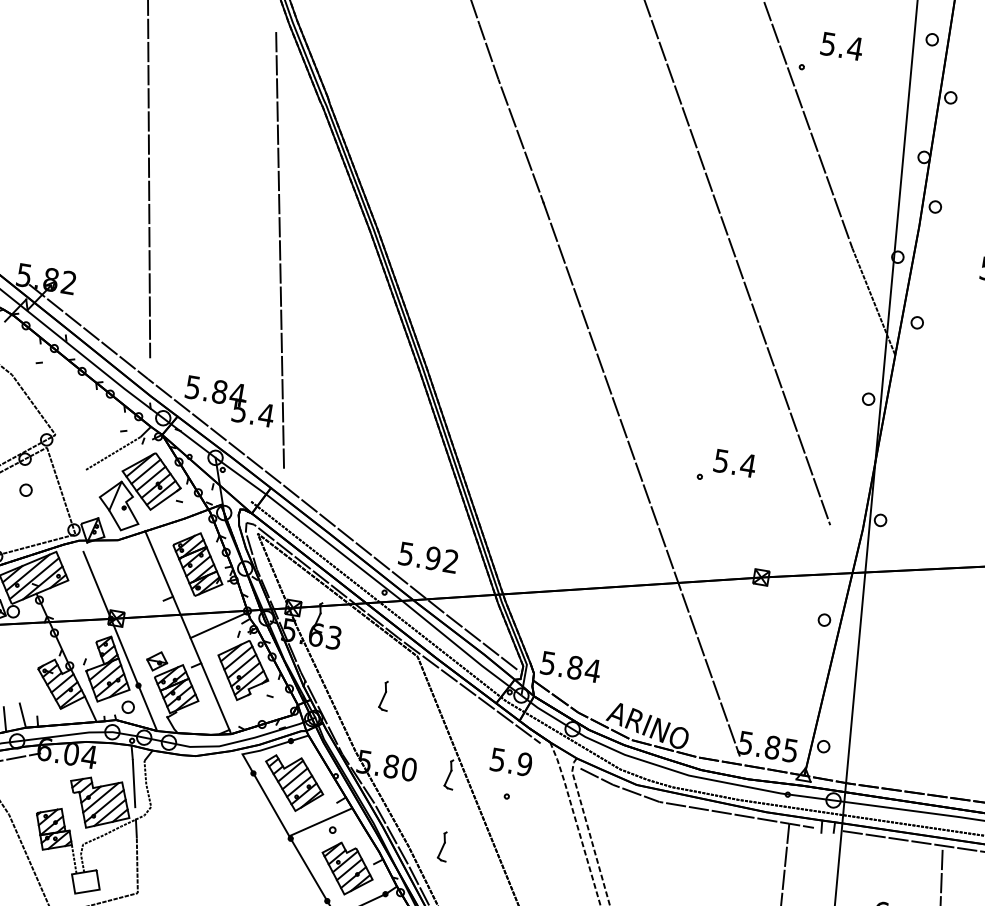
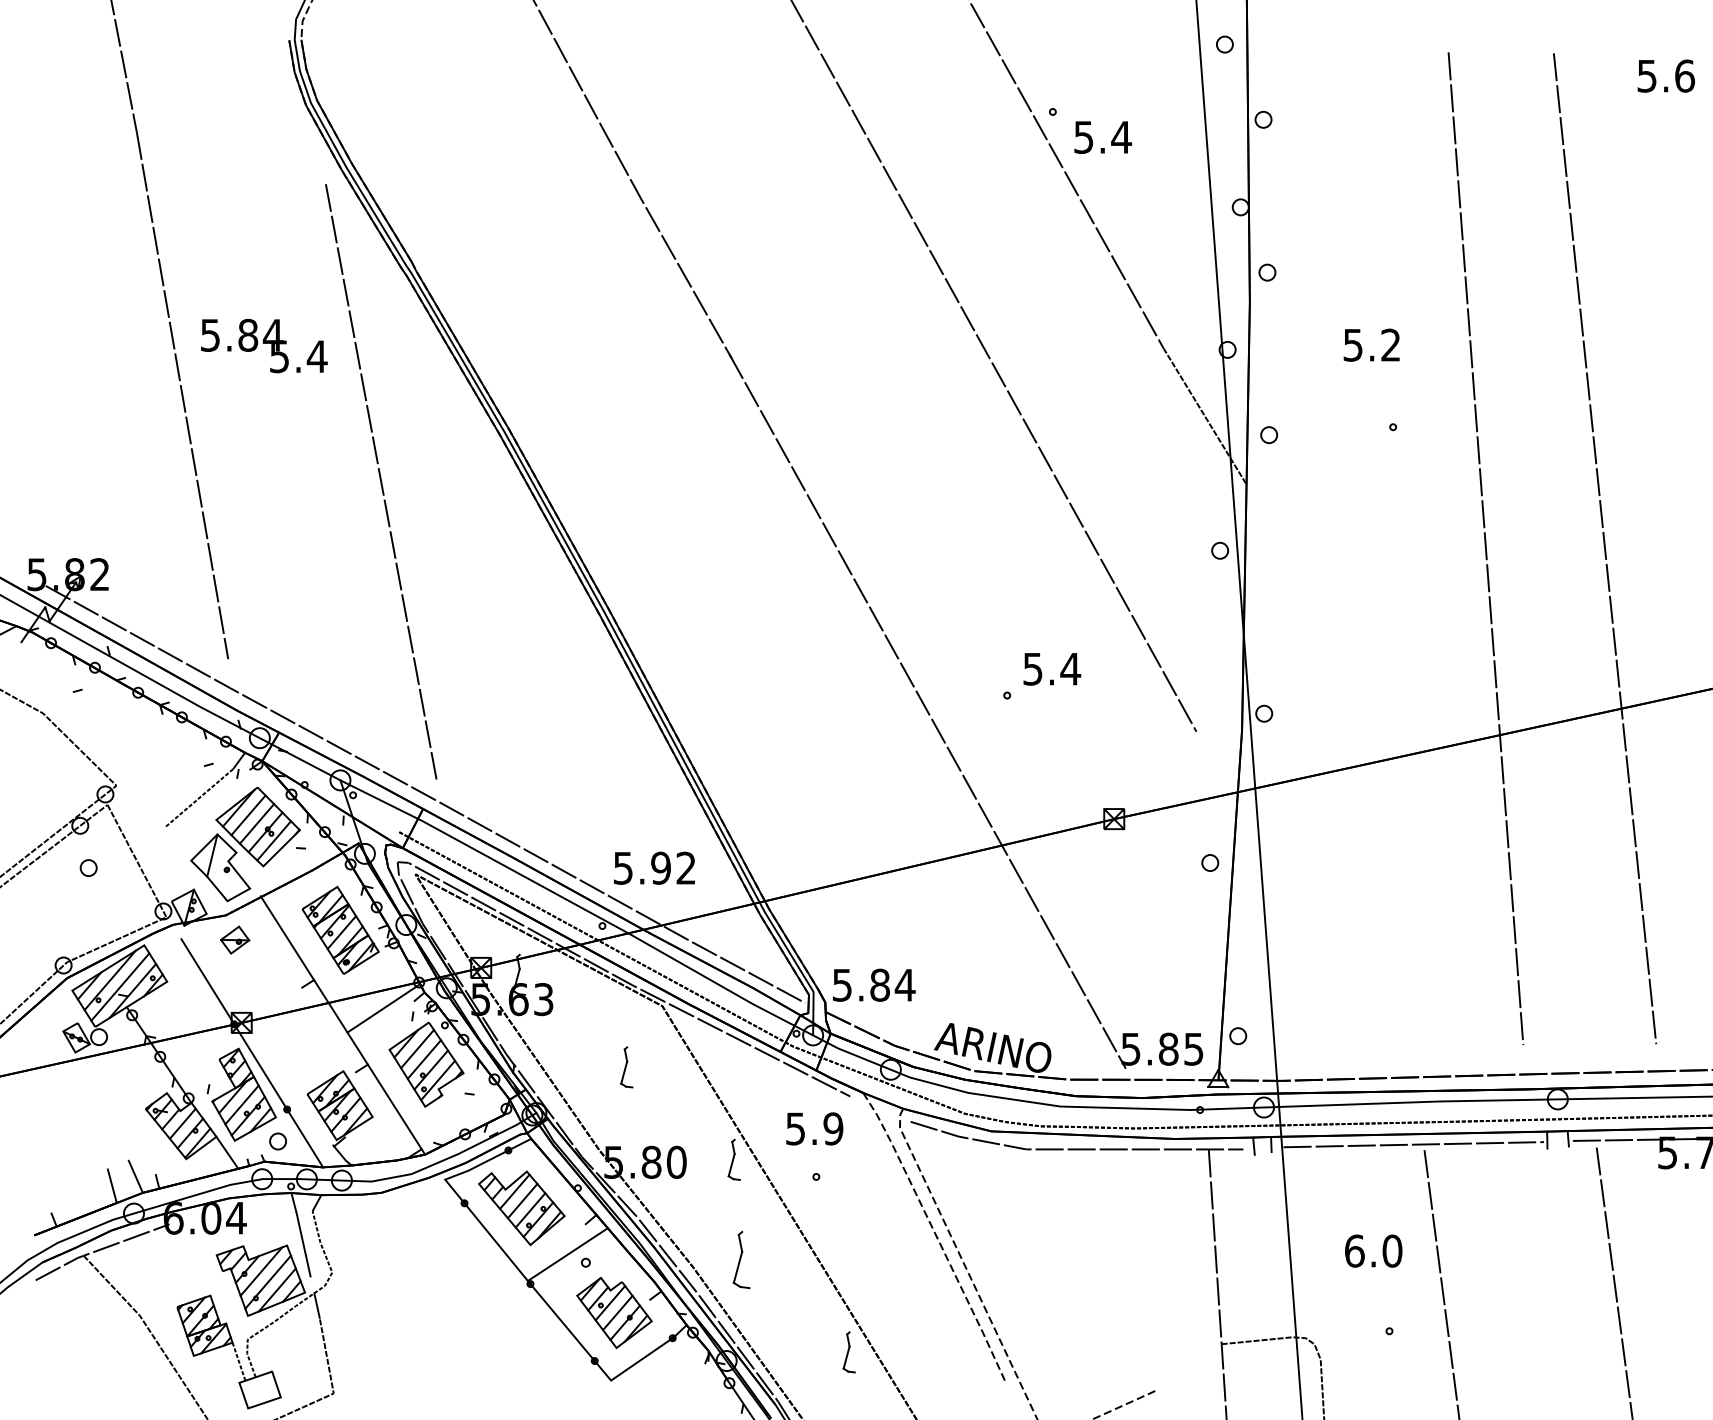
text: (841, 46) -> (1102, 137), moved
text: (230, 401) -> (264, 345), moved
part: (157, 660) -> (235, 939), moved
part: (443, 846) -> (741, 1259), size x1.4

